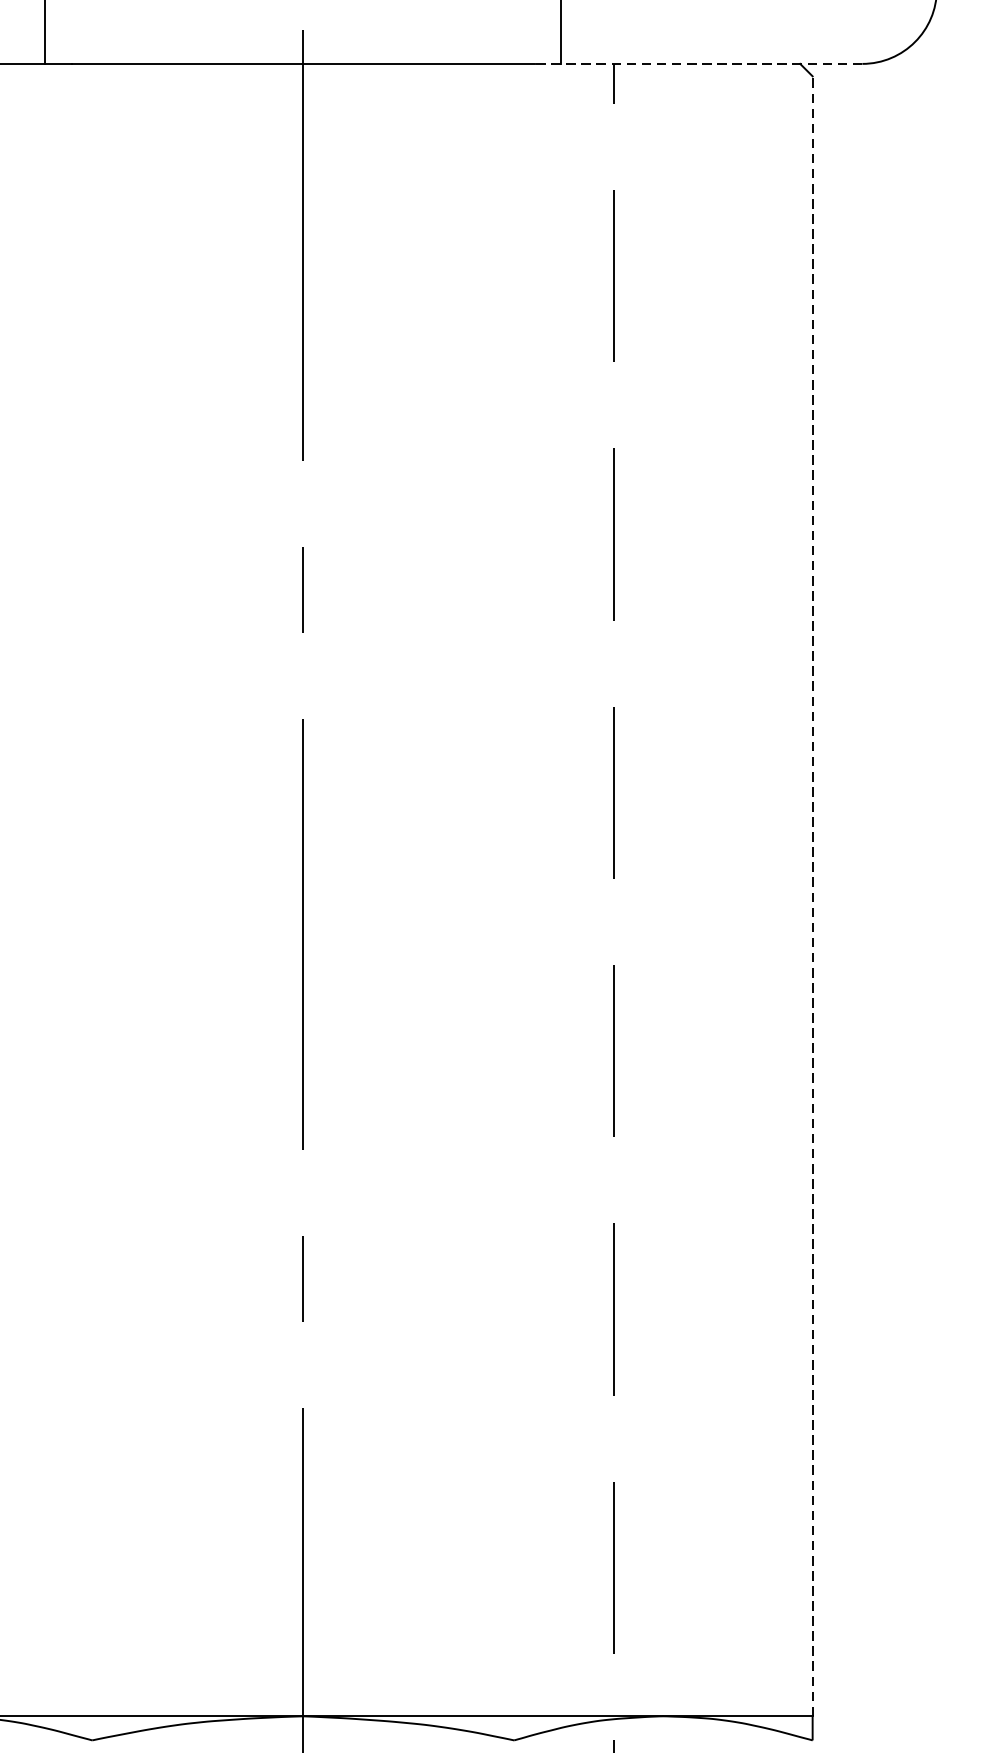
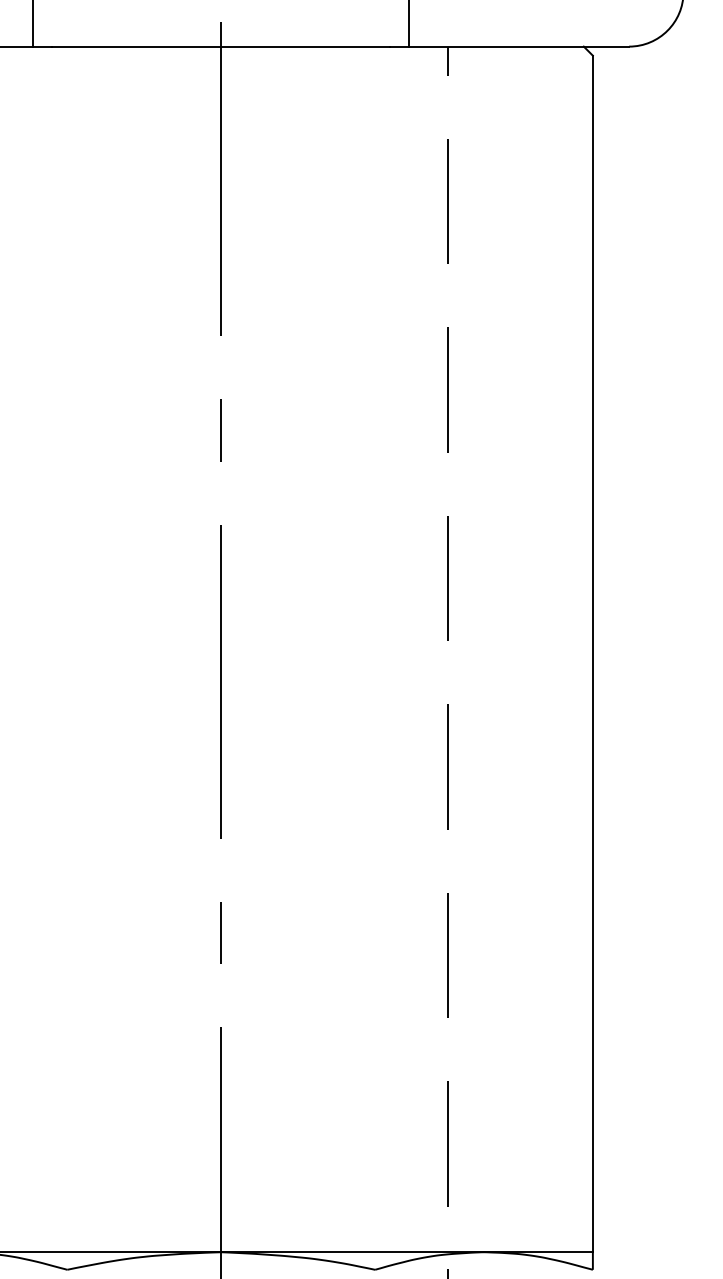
line: (698, 63) -> (509, 46), dashed -> solid
line: (812, 895) -> (592, 653), dashed -> solid

